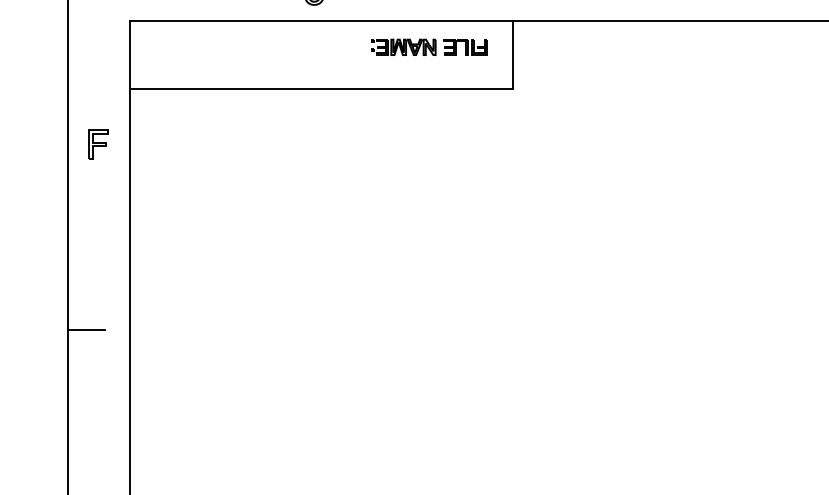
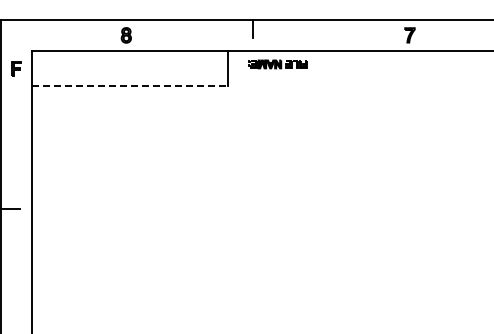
part: (428, 47) -> (277, 64), moved
line: (322, 88) -> (130, 85), solid -> dashed
part: (98, 143) -> (16, 68), moved

